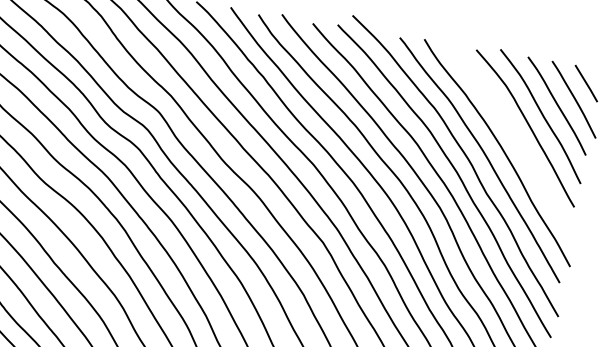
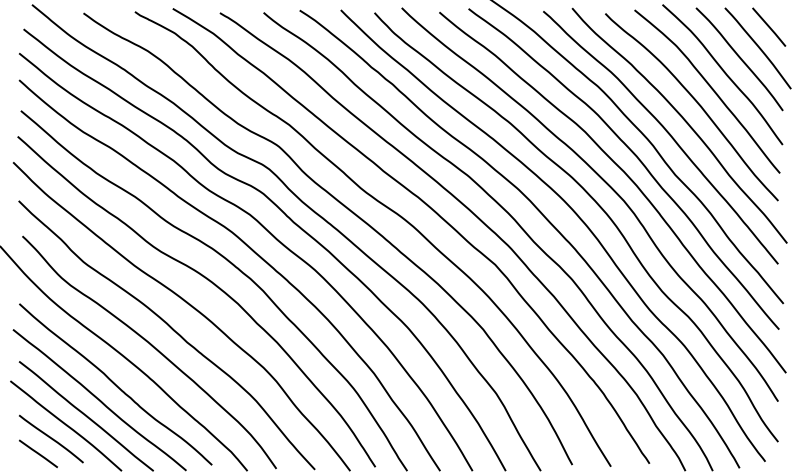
curve: (515, 137) -> (697, 104), added

